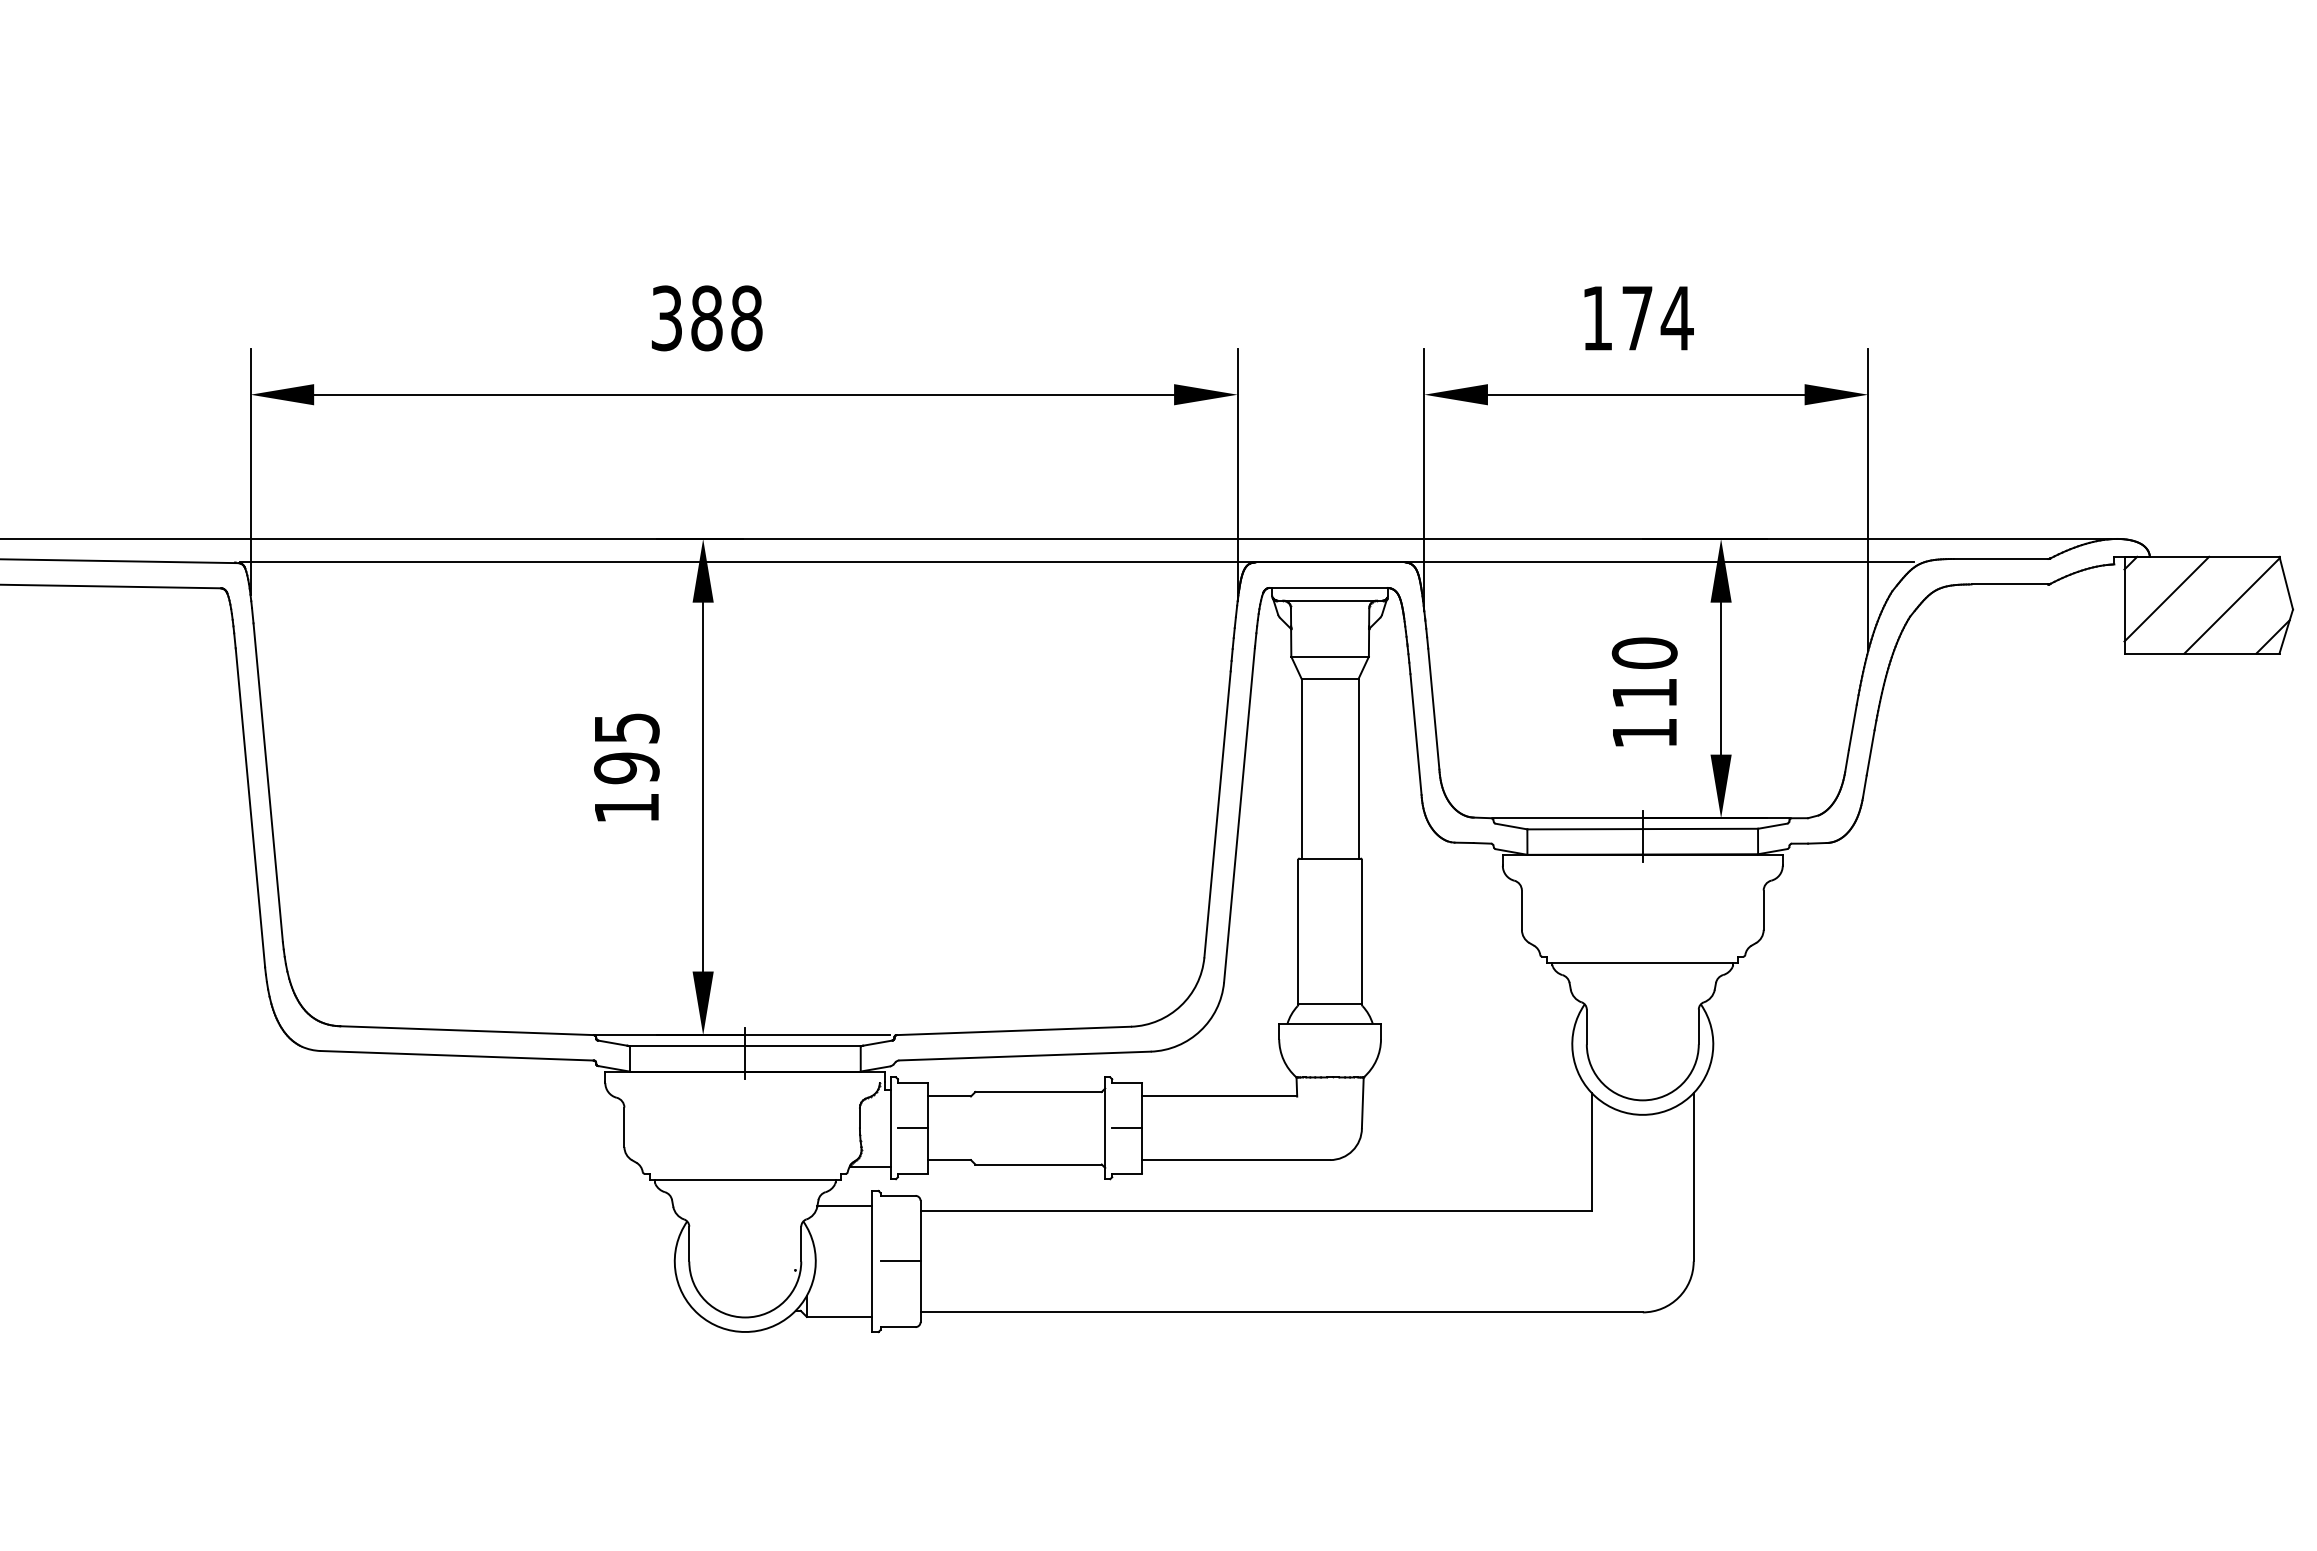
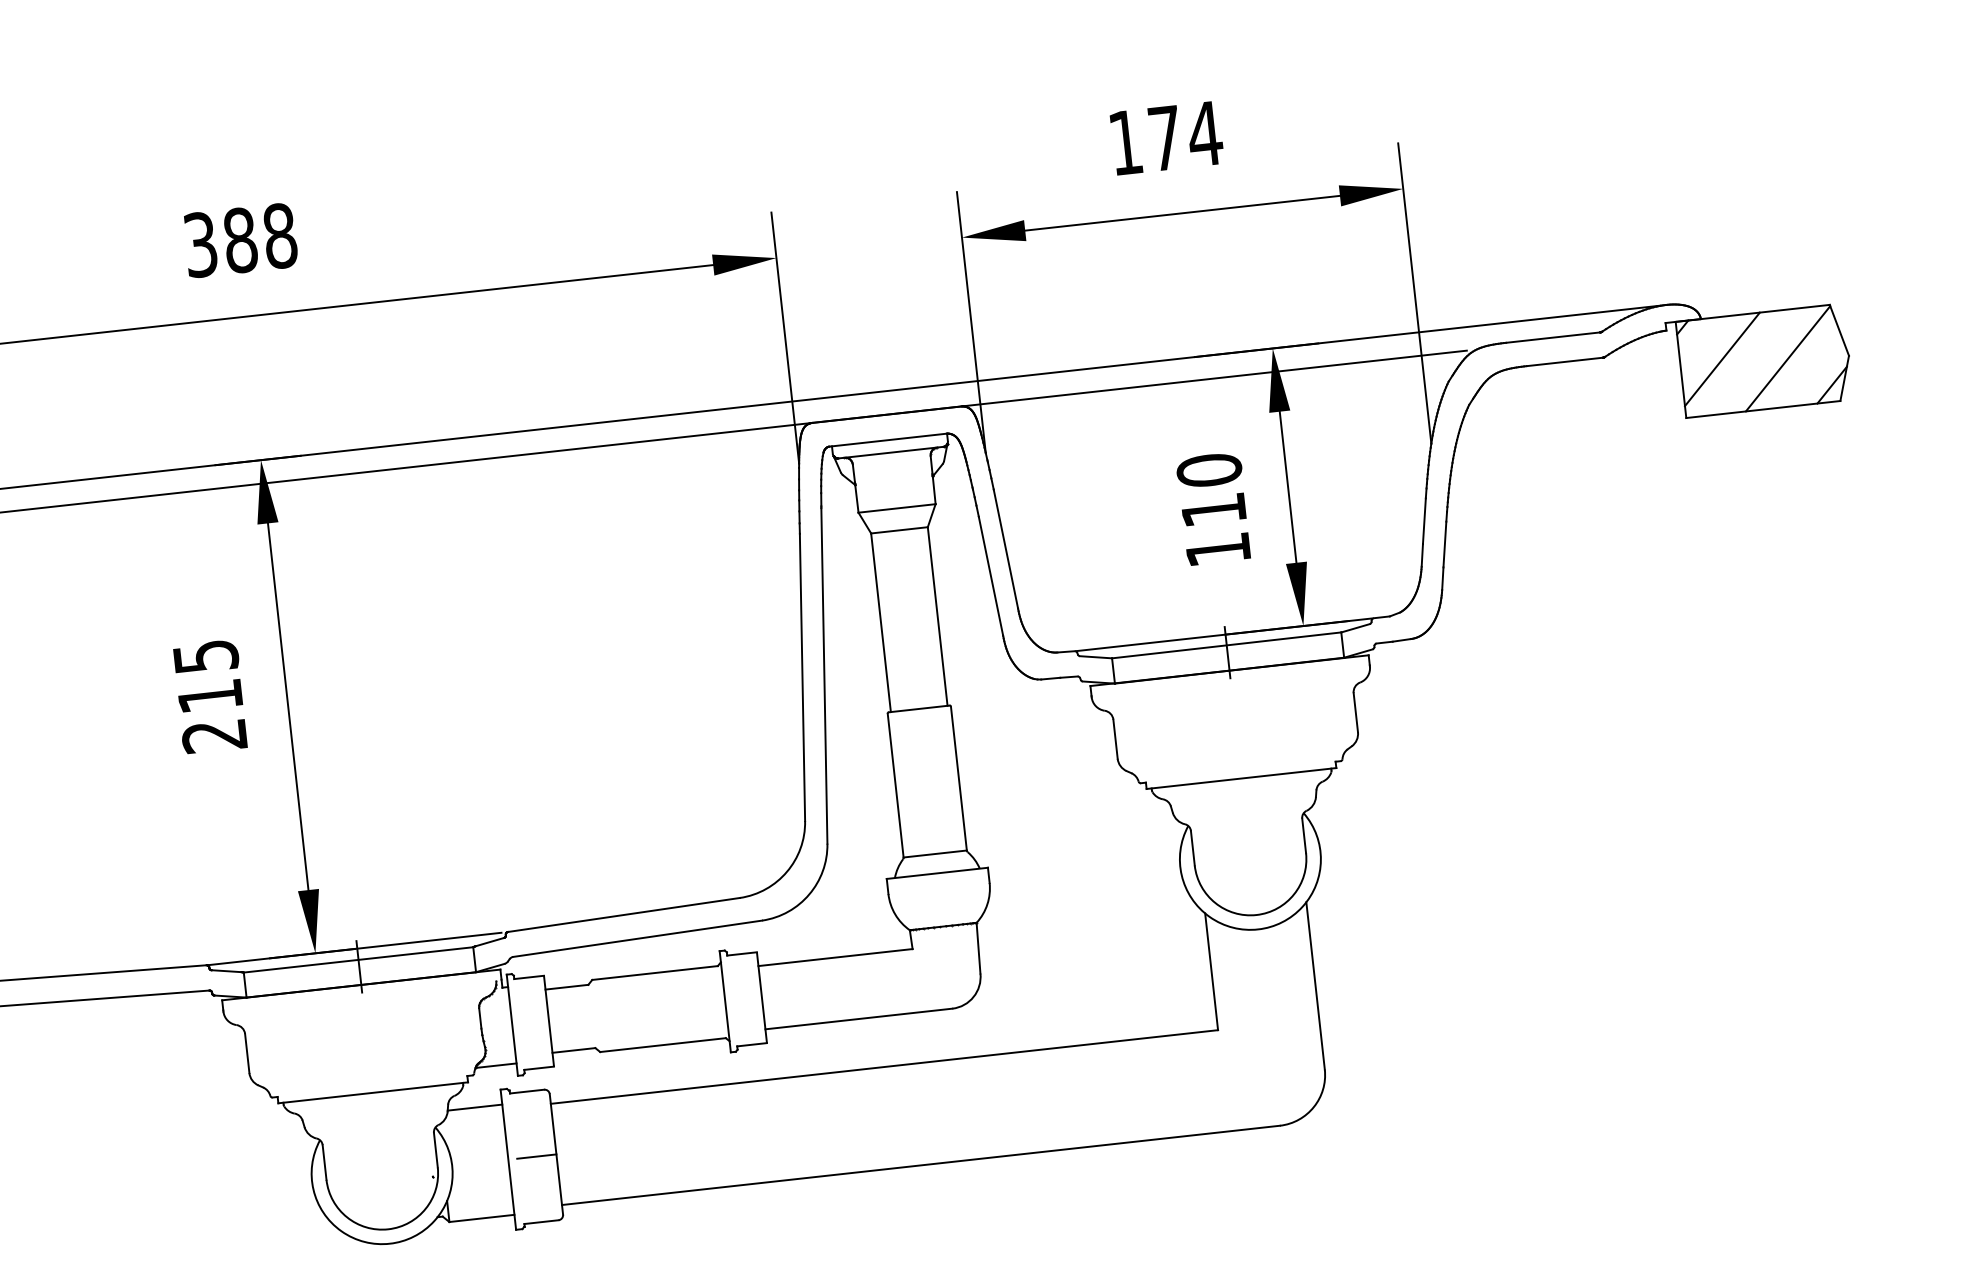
text: (626, 787) -> (212, 715), 195 -> 215
line: (912, 1128) -> (533, 1023), removed
line: (1127, 1128) -> (747, 999), removed

